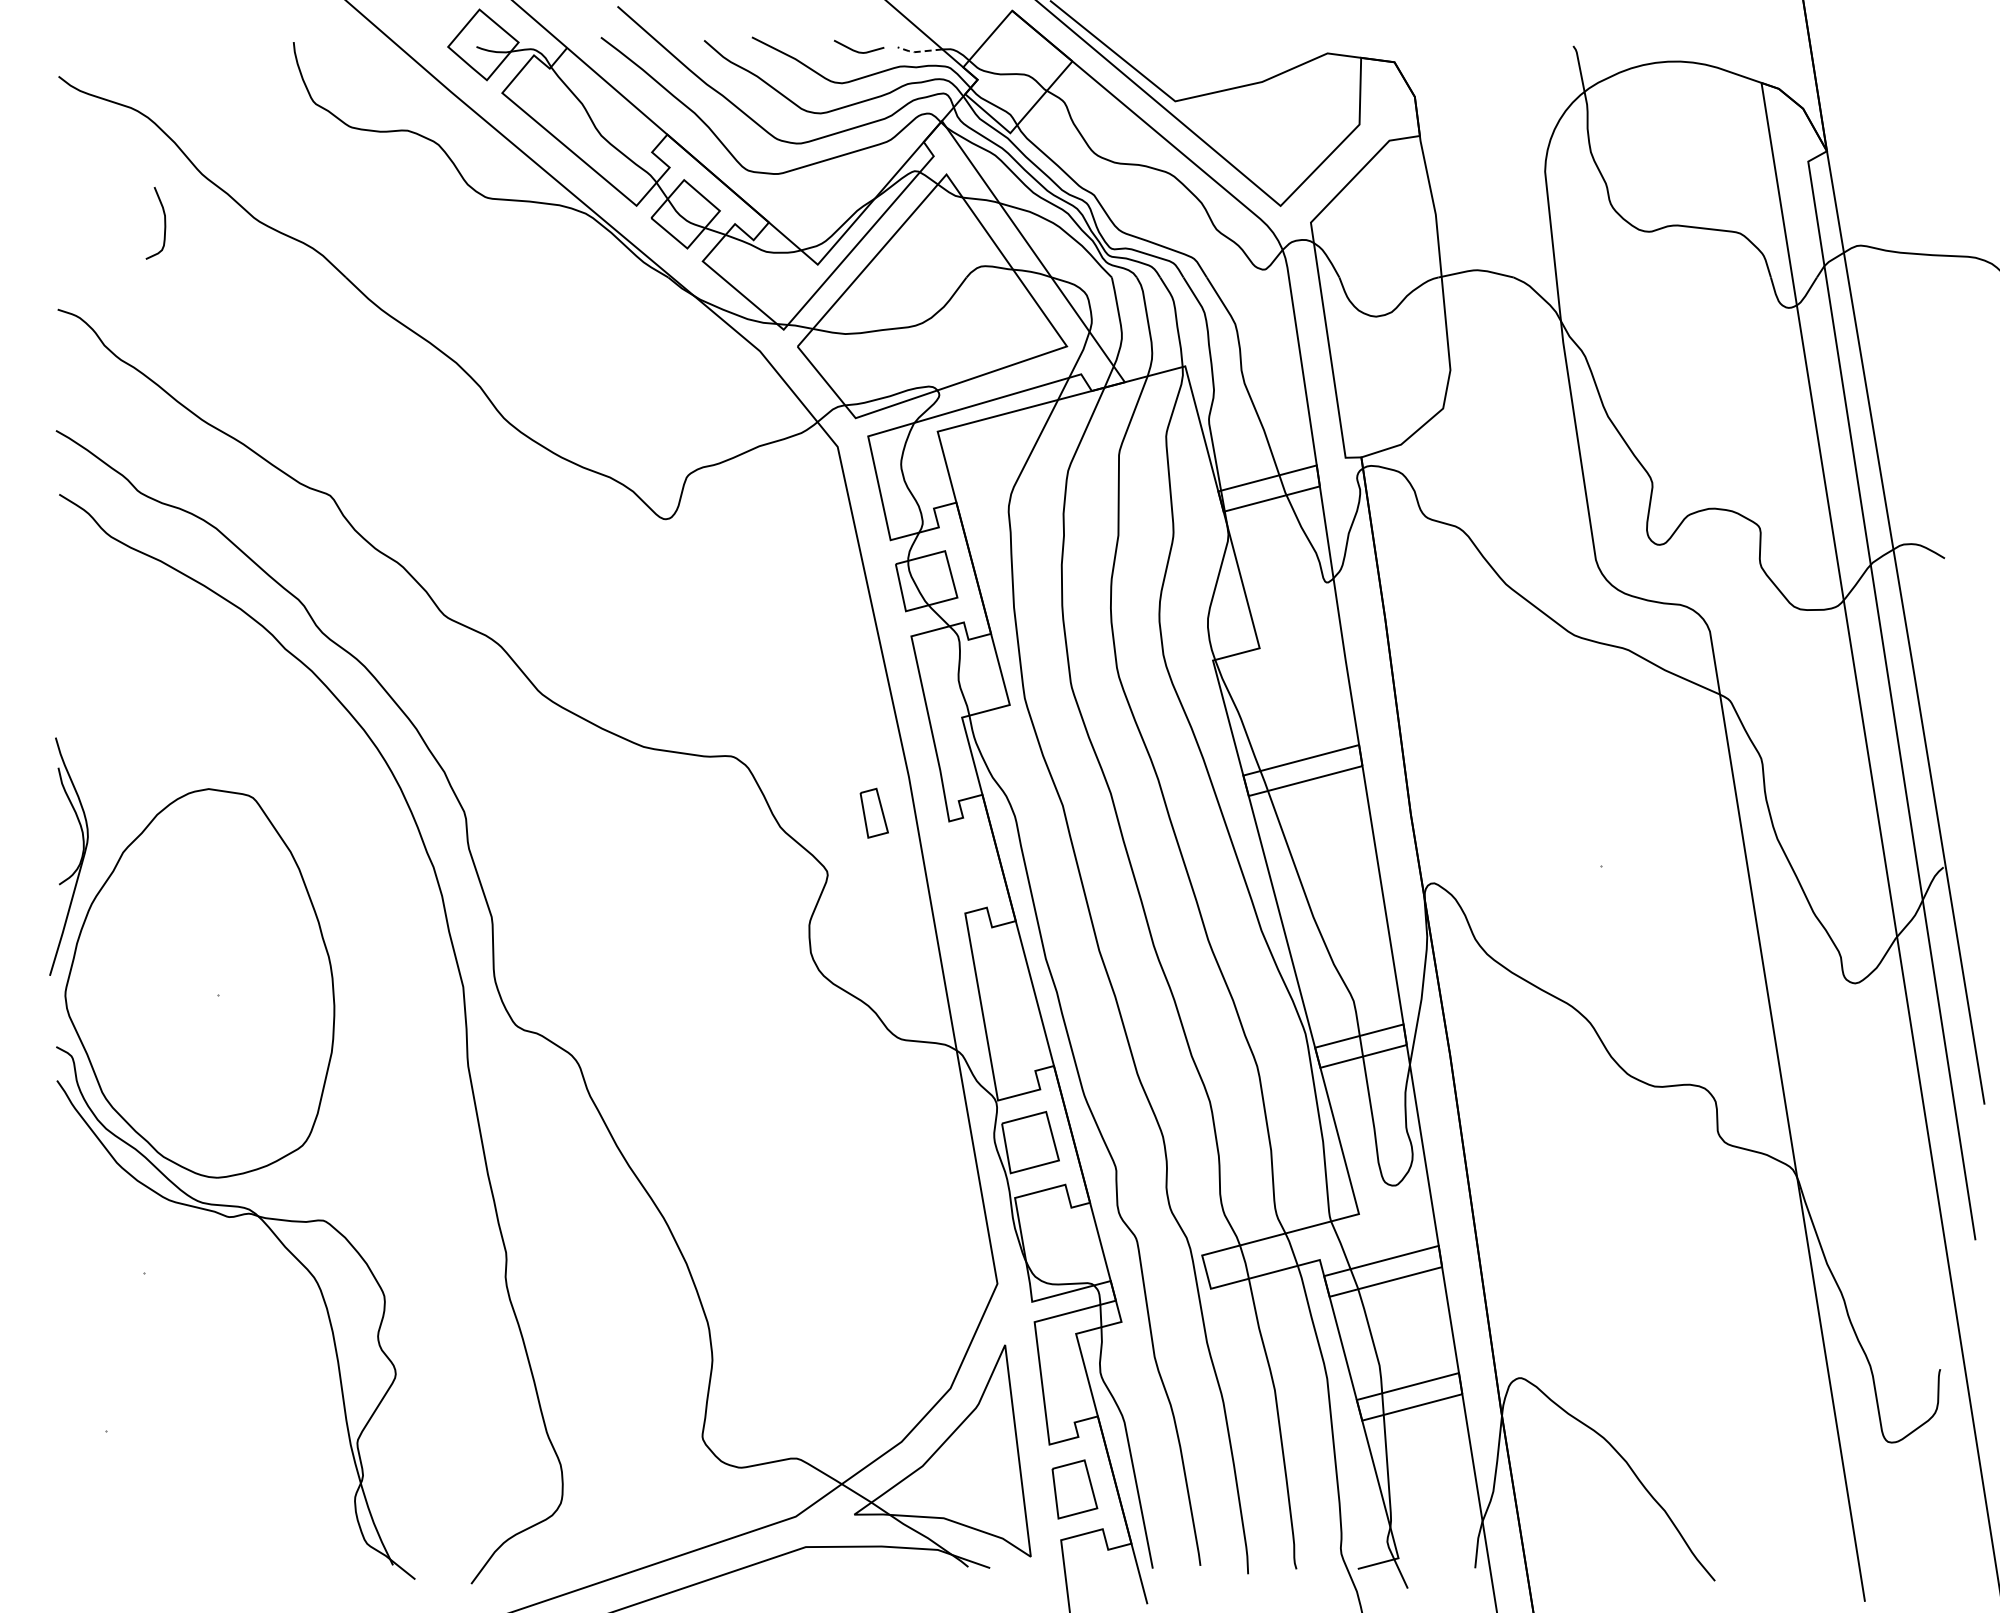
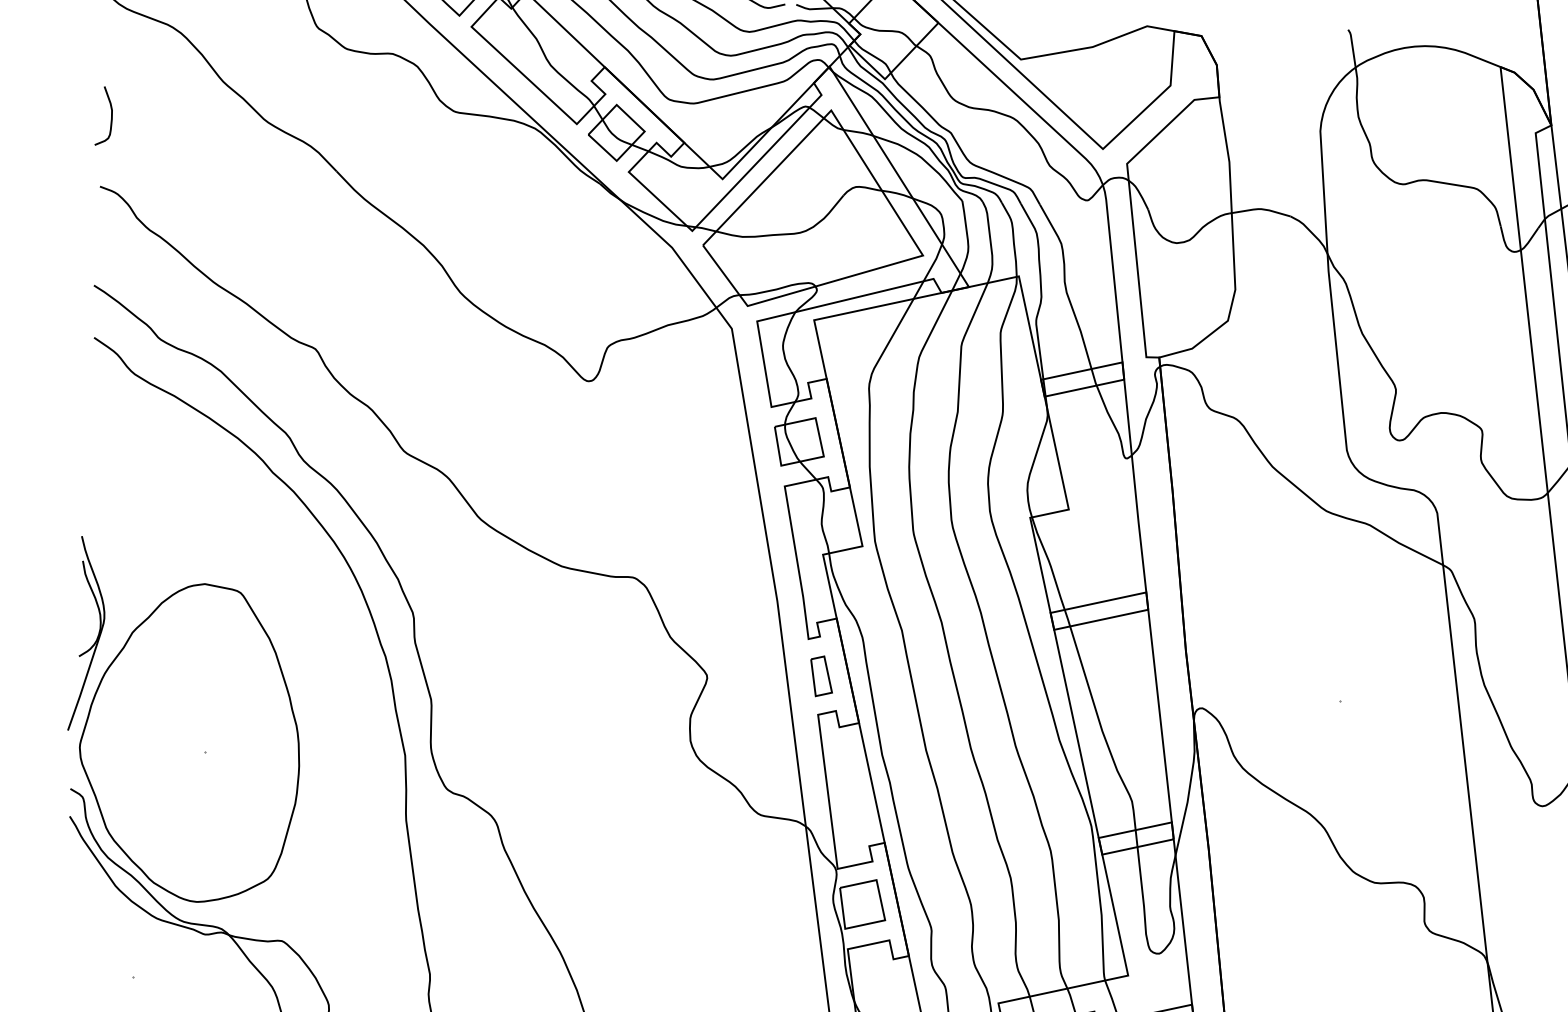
line: (918, 51) -> (813, 8), dashed -> solid
curve: (164, 223) -> (111, 116), moved
part: (873, 812) -> (820, 675), moved

